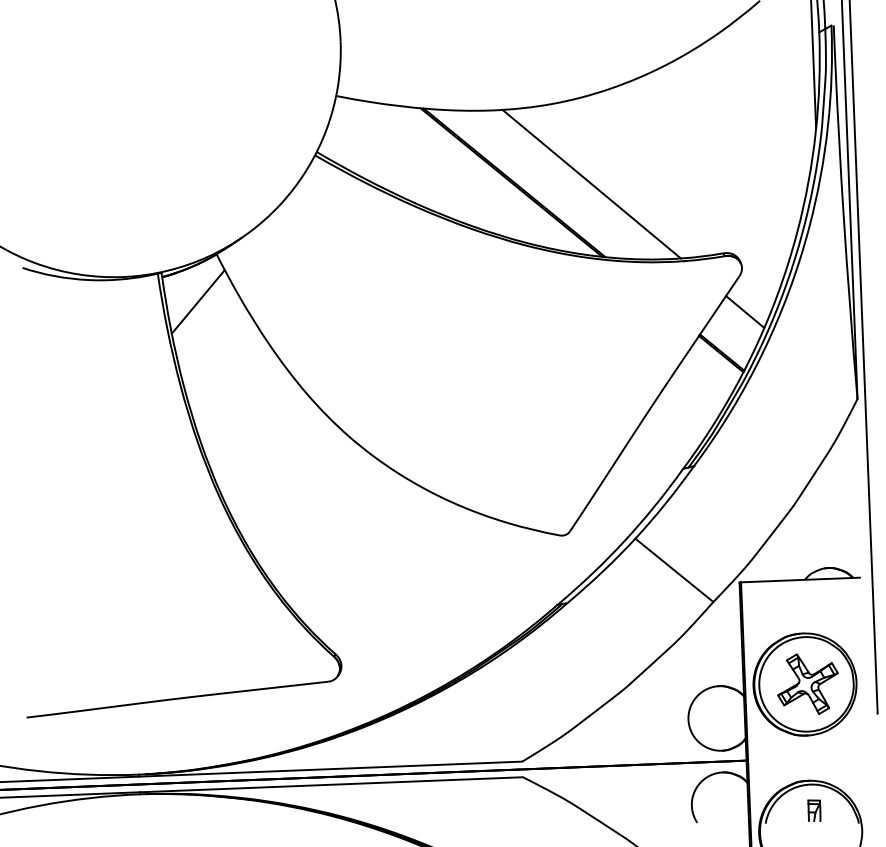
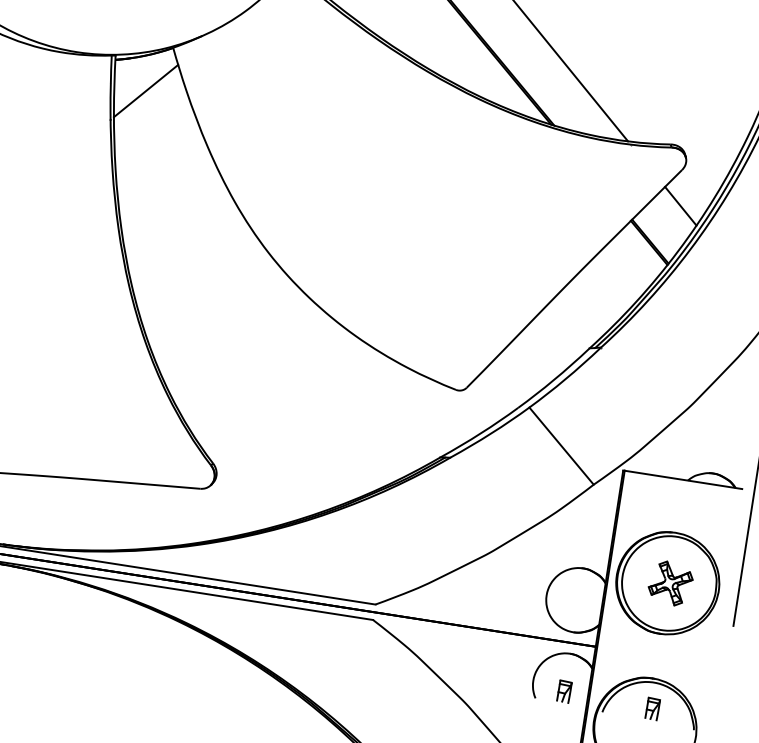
part: (807, 683) -> (670, 582), size x0.7
part: (724, 810) -> (564, 691), added

